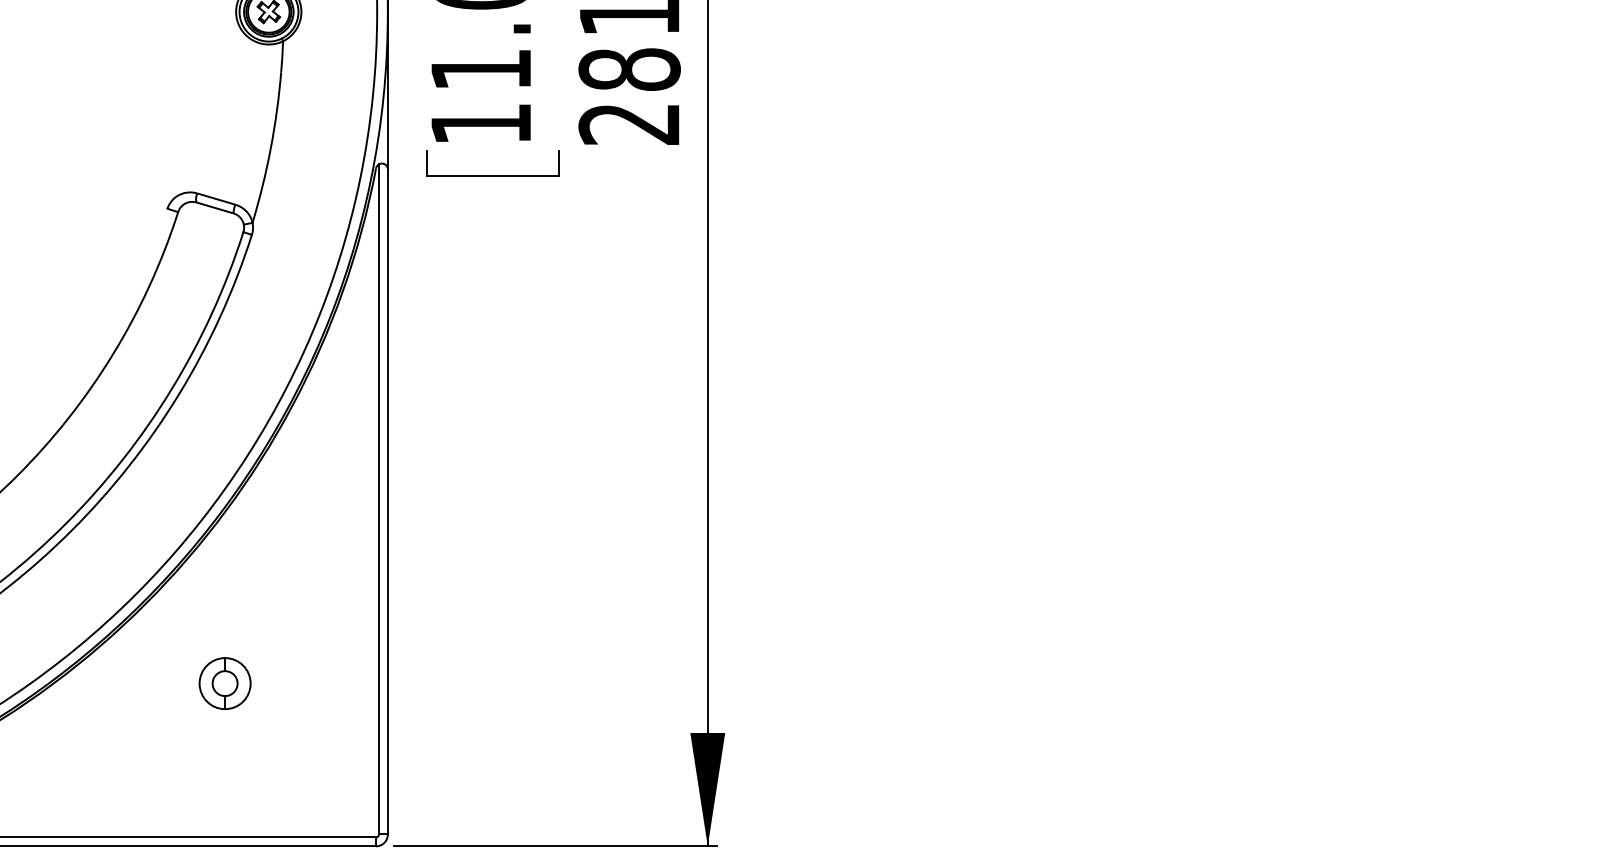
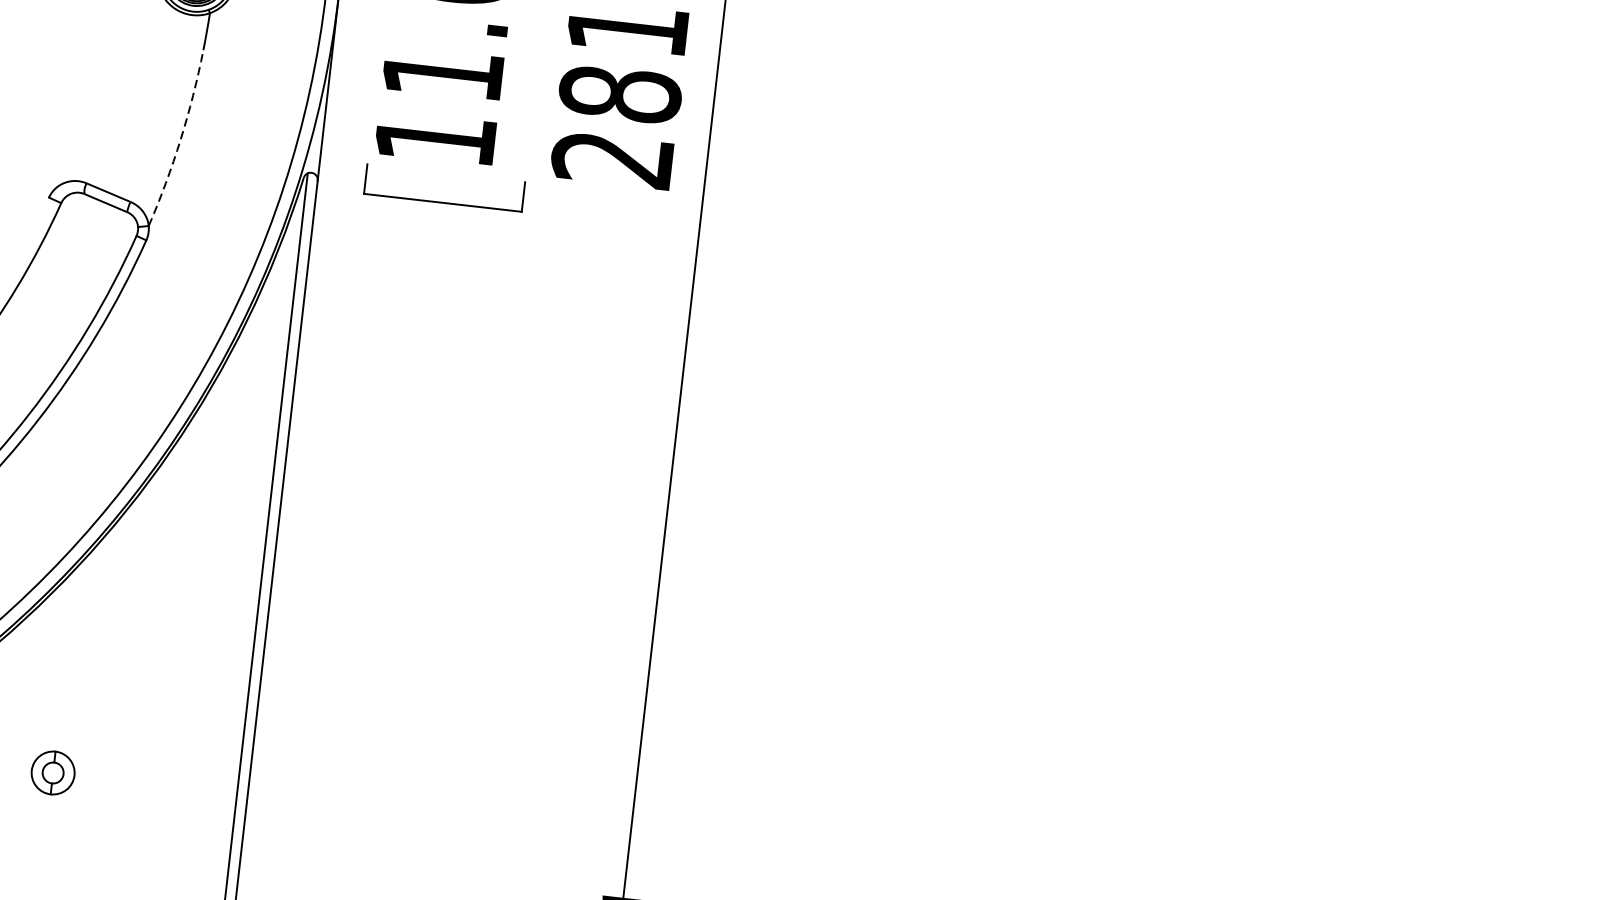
arc: (270, 148) -> (180, 139), solid -> dashed
part: (224, 683) -> (52, 772), size x0.7

